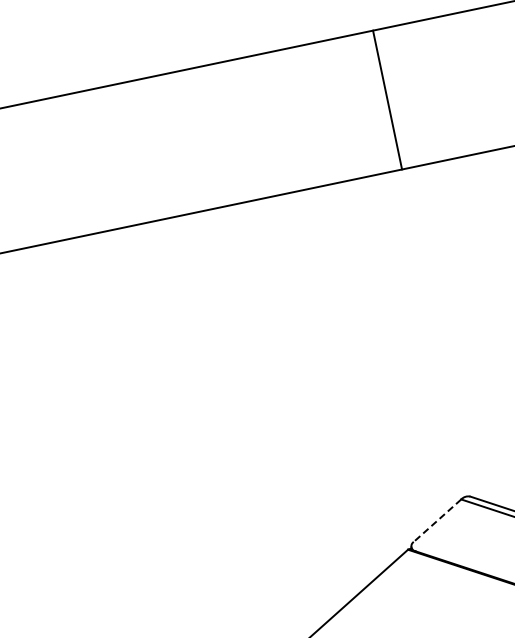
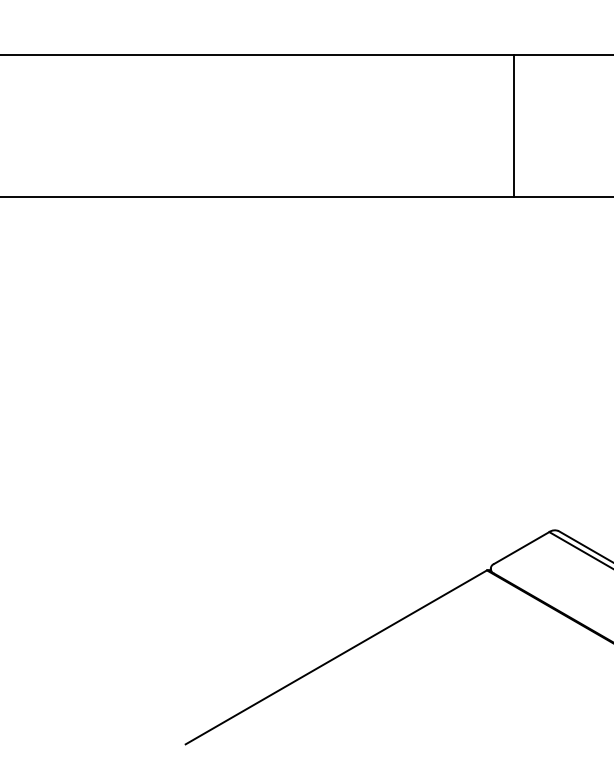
line: (387, 100) -> (513, 126), moved
line: (437, 521) -> (521, 548), dashed -> solid

